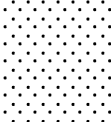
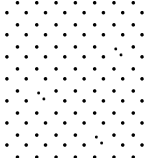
part: (91, 39) -> (118, 51), size x0.6
part: (31, 73) -> (41, 95), size x0.6
part: (76, 107) -> (98, 139), size x0.6

